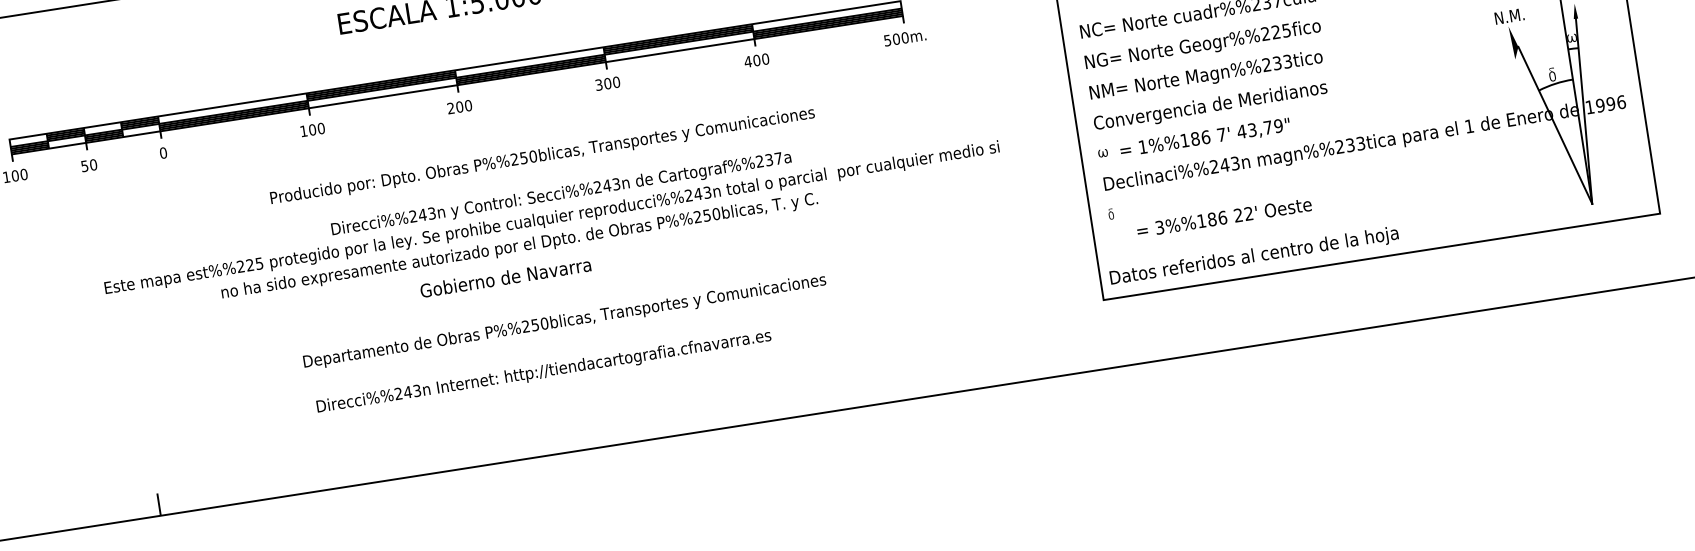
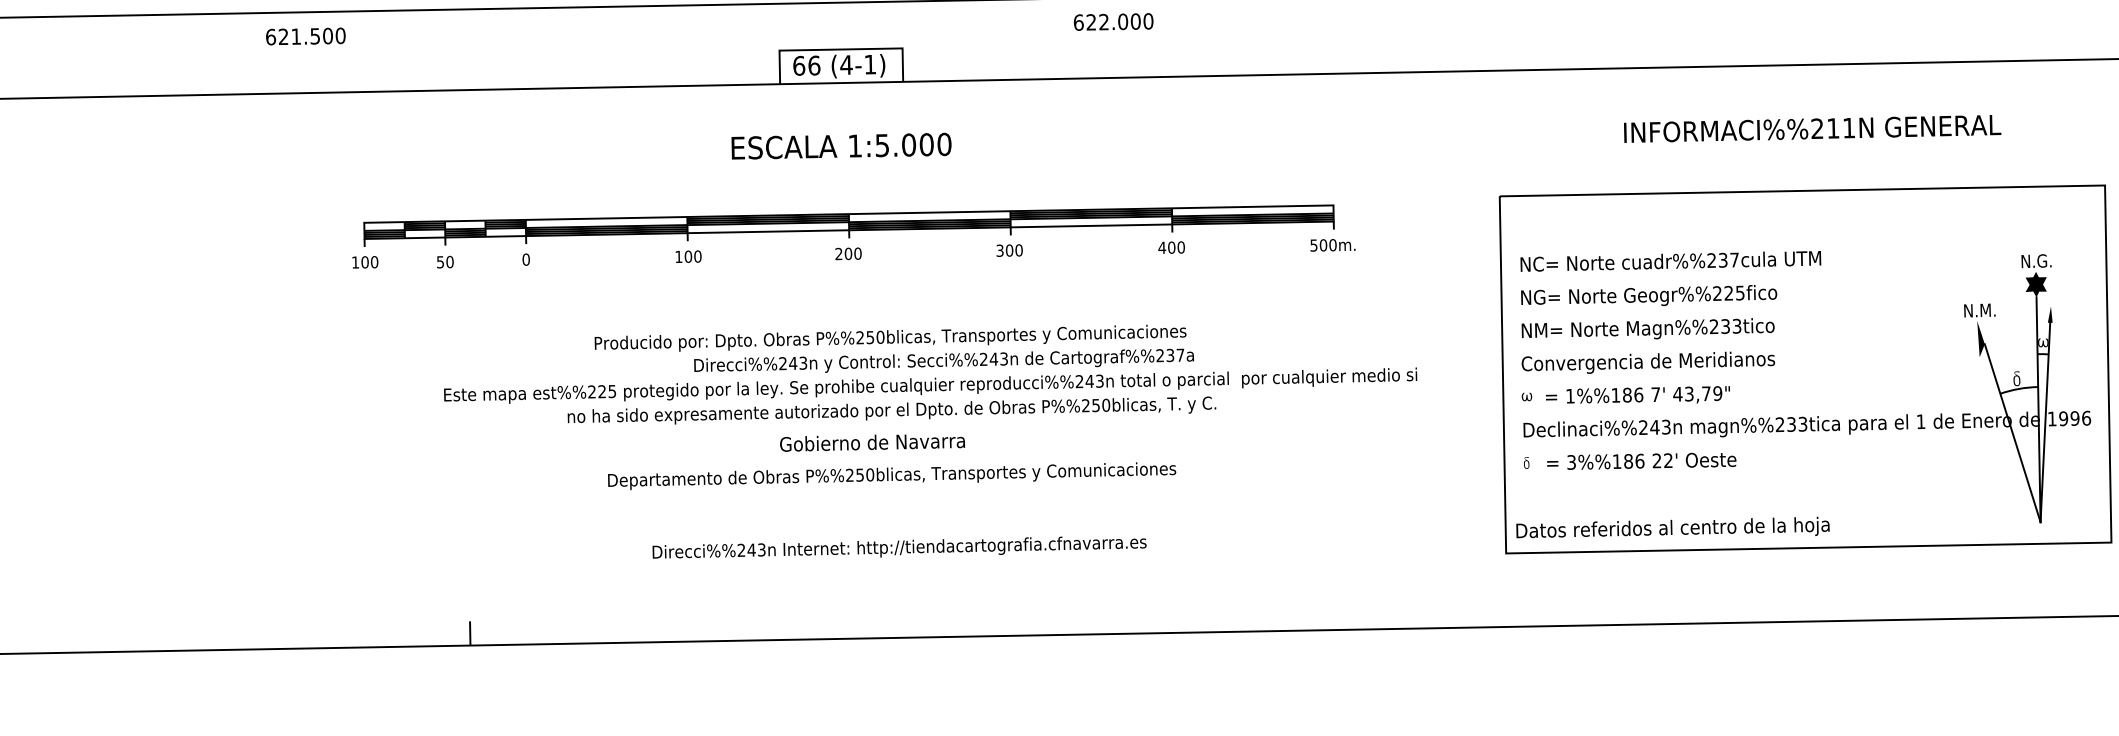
text: (542, 155) -> (890, 337), moved
text: (1224, 217) -> (1641, 460), moved
text: (565, 322) -> (892, 476), moved

